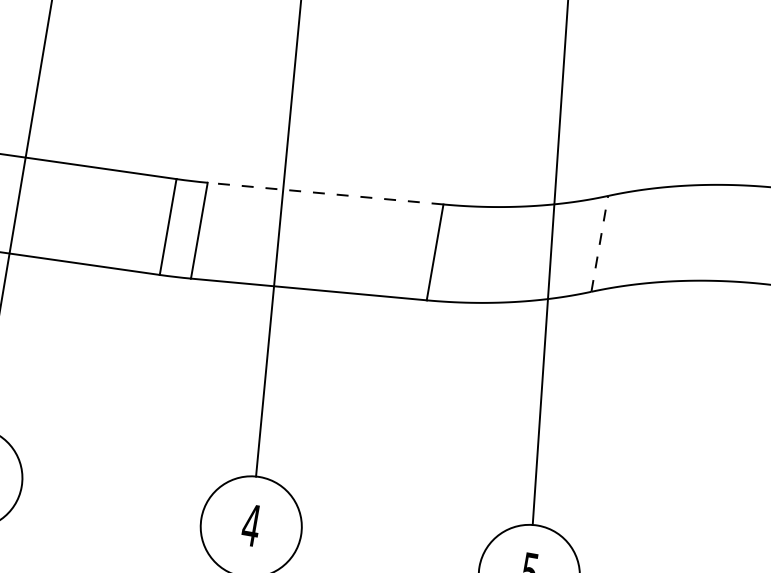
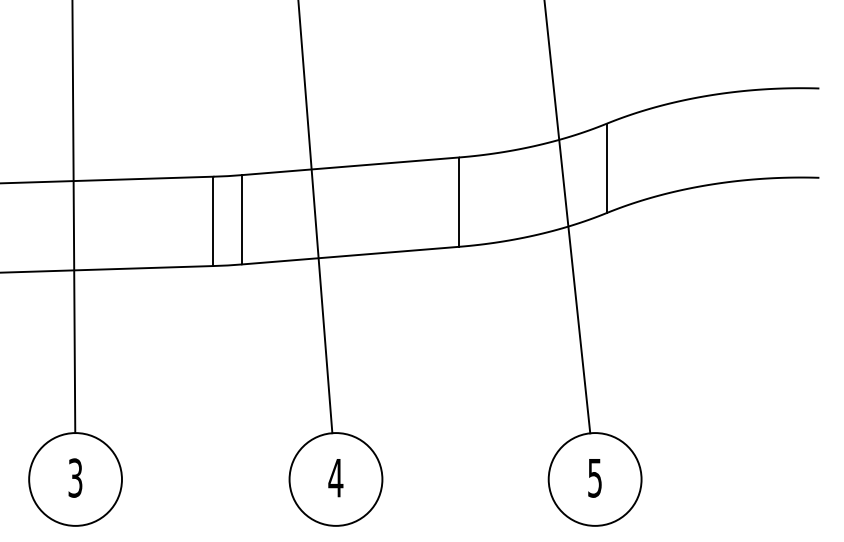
line: (325, 193) -> (350, 166), dashed -> solid
line: (599, 243) -> (606, 168), dashed -> solid

